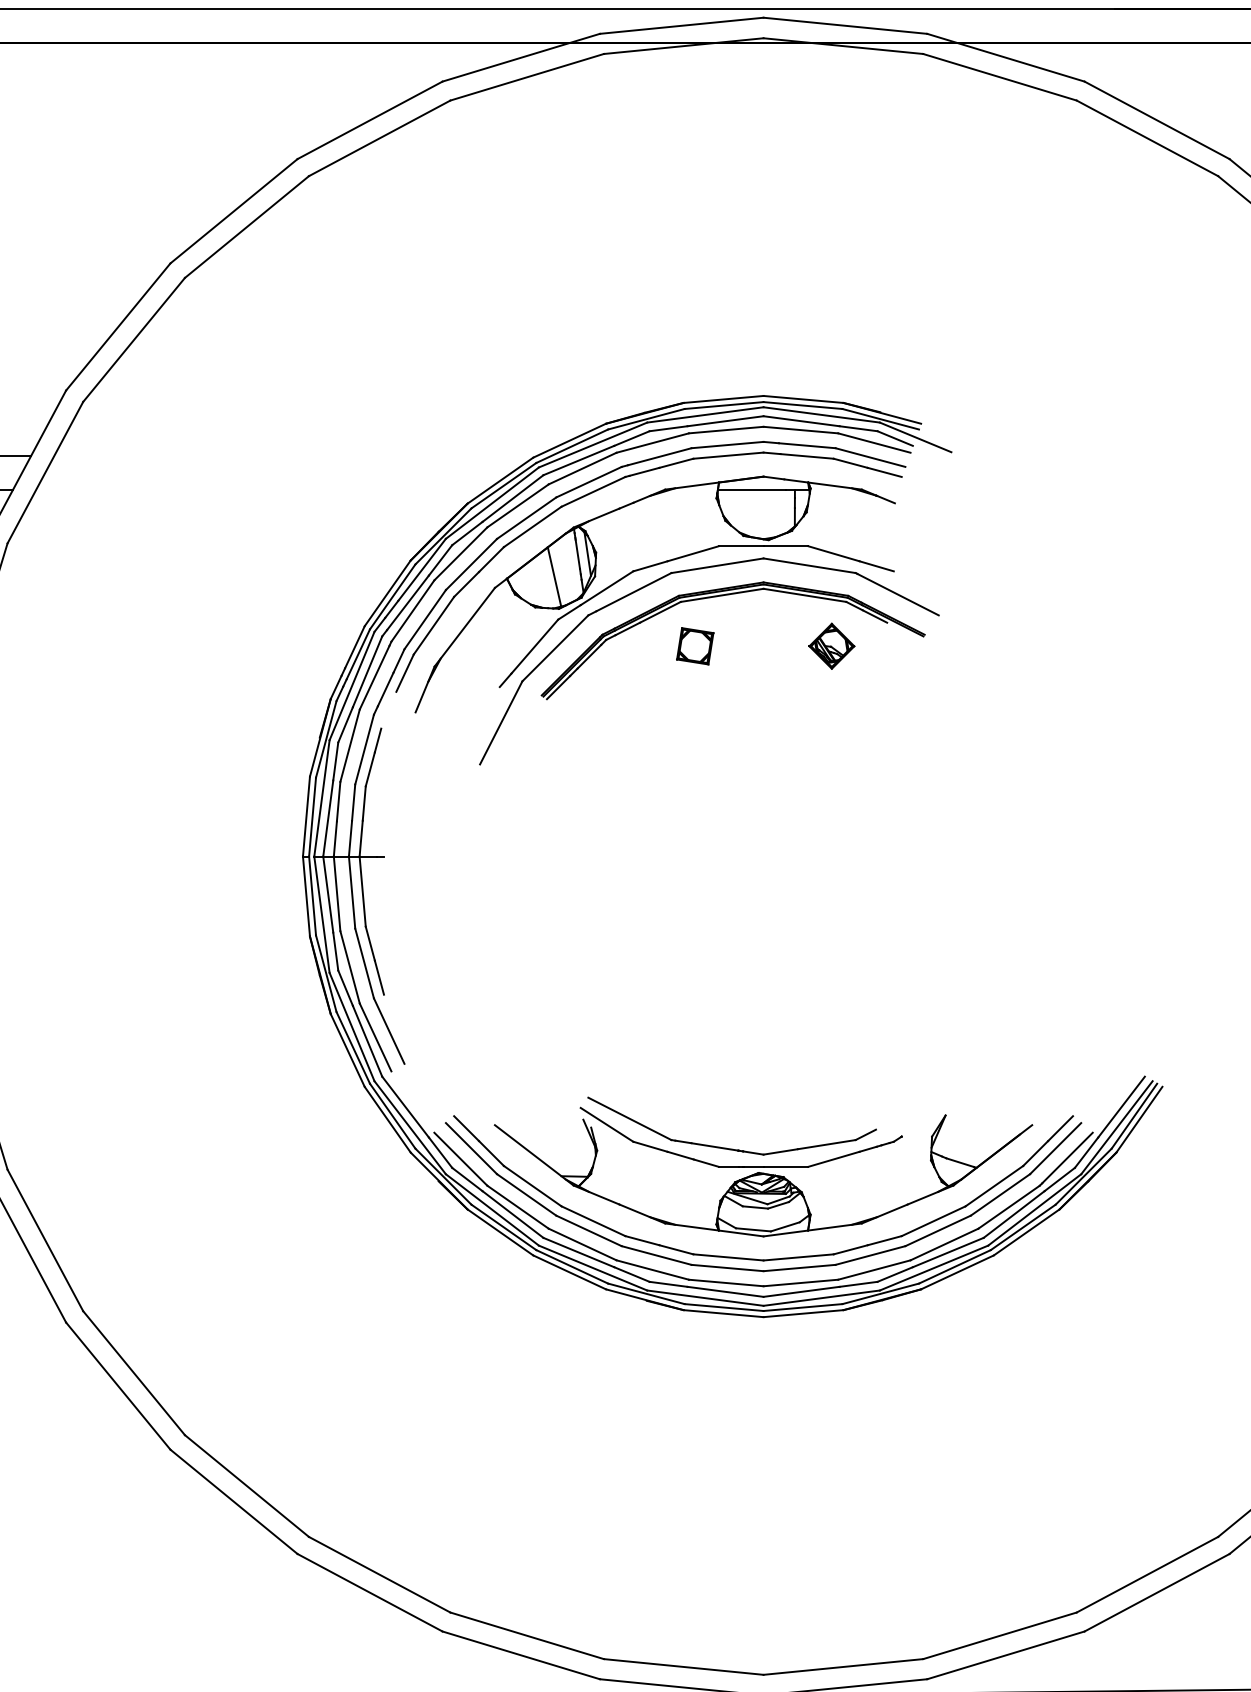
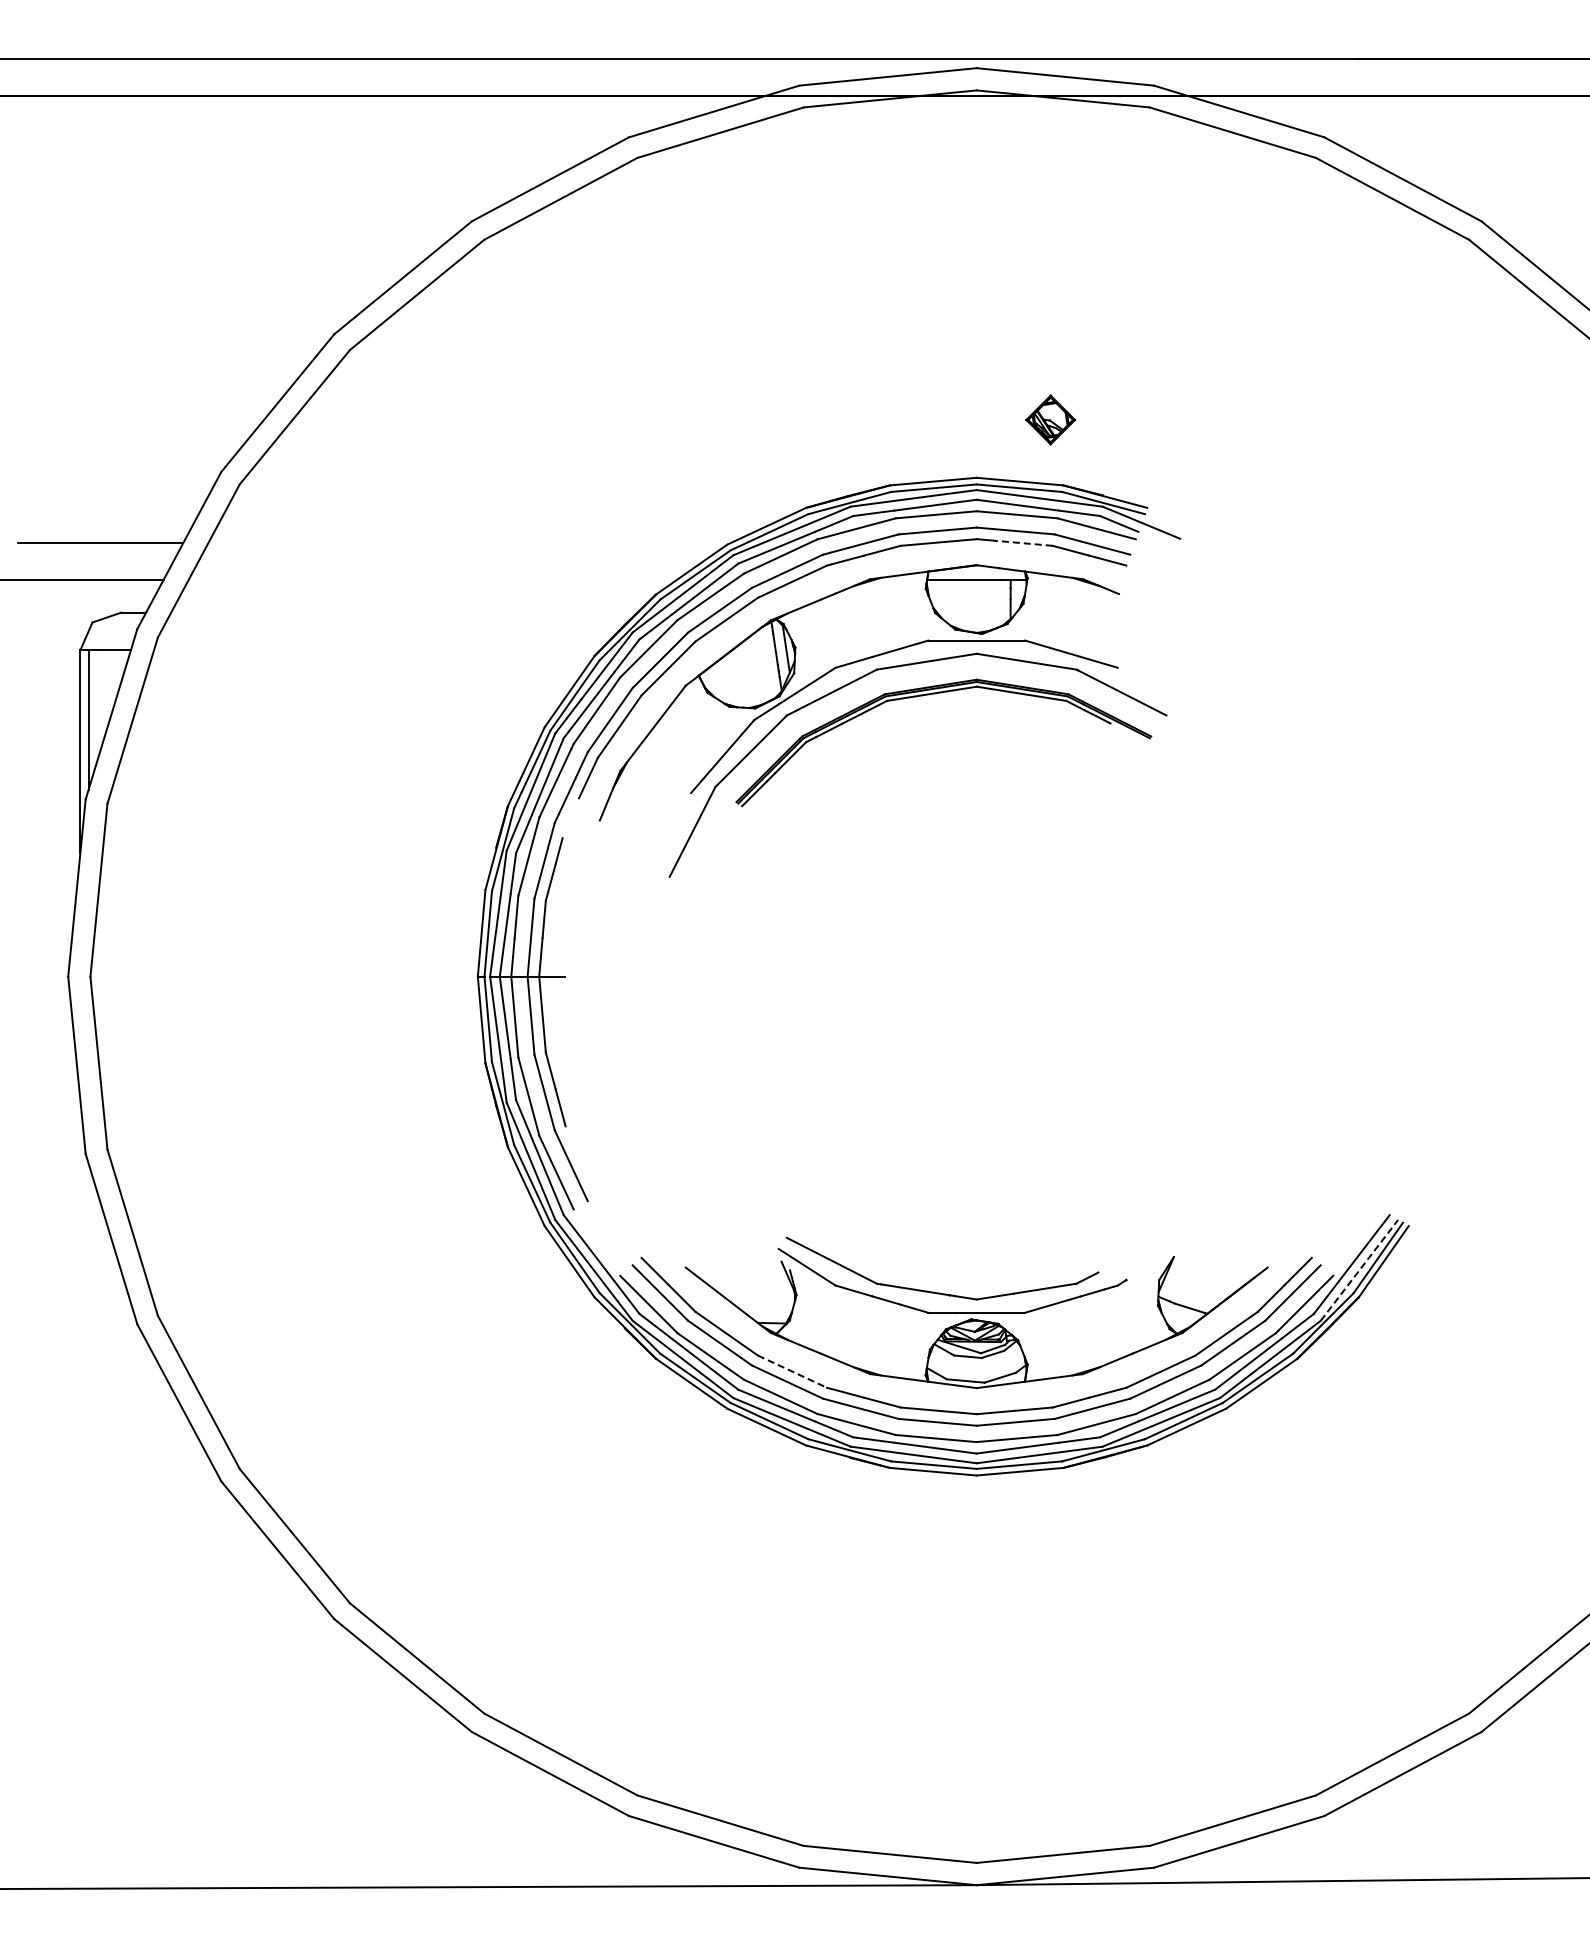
line: (806, 456) -> (1023, 543), solid -> dashed
line: (554, 576) -> (750, 673), removed
part: (695, 645) -> (902, 748), removed
part: (831, 645) -> (1050, 419), moved
line: (1117, 1127) -> (1359, 1270), solid -> dashed
line: (593, 1221) -> (792, 1371), solid -> dashed

